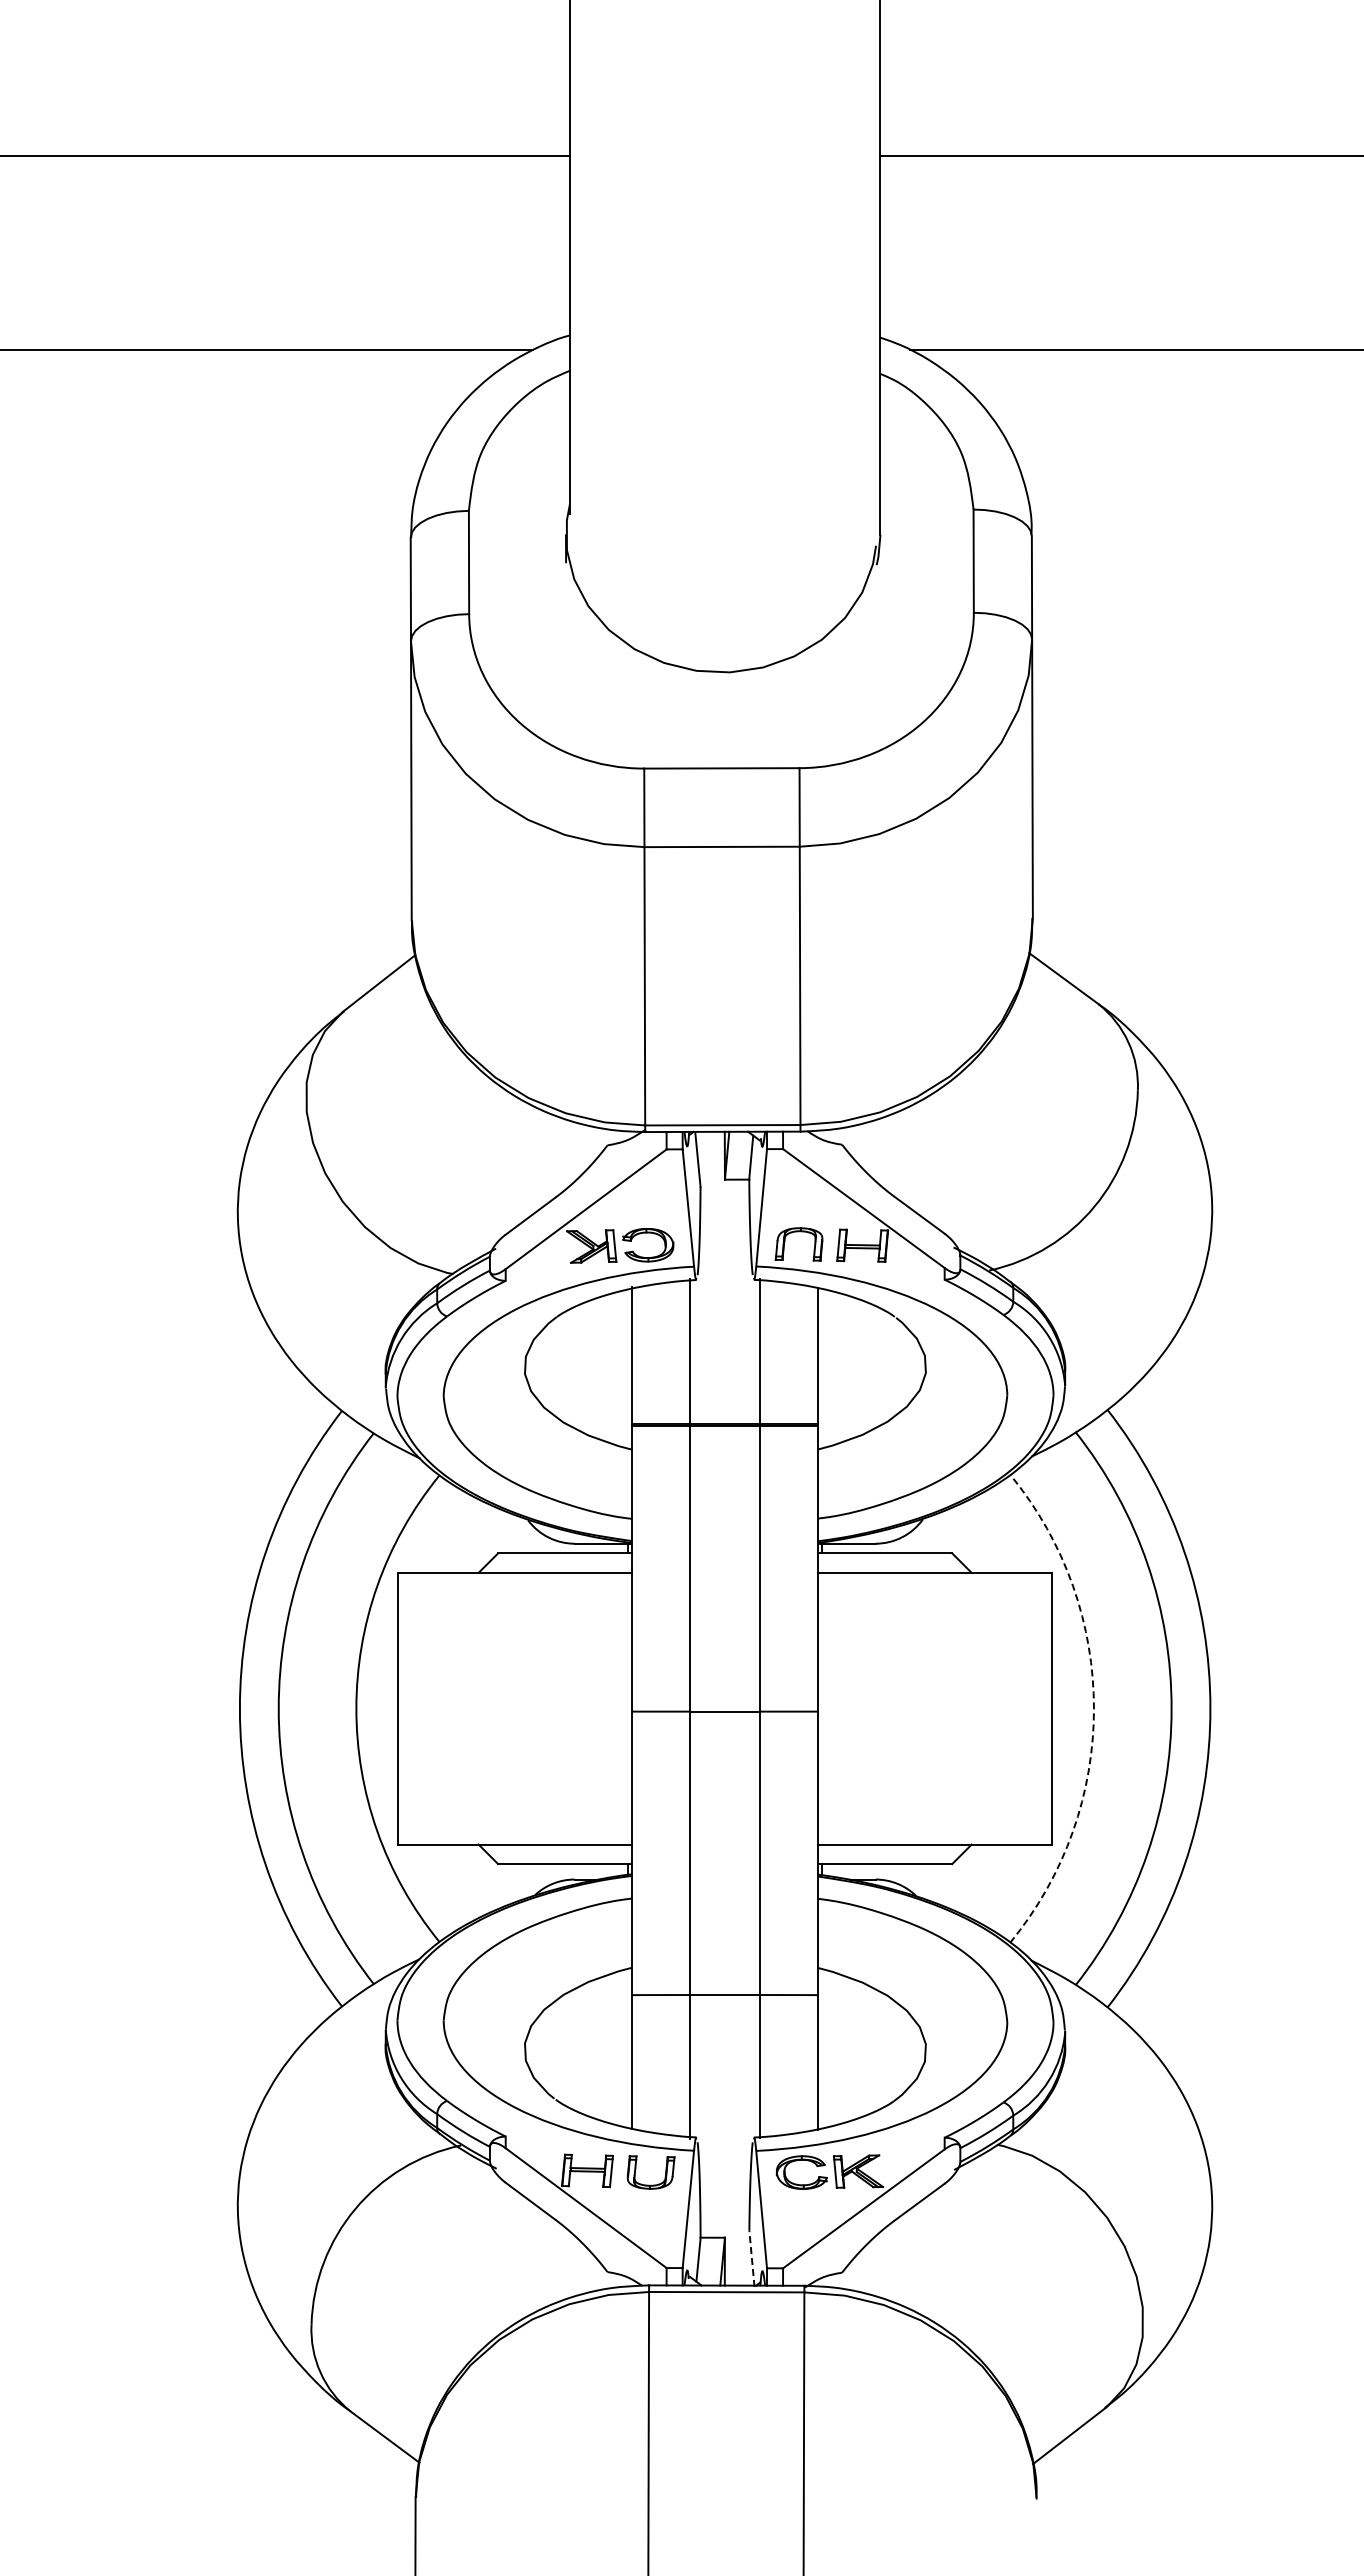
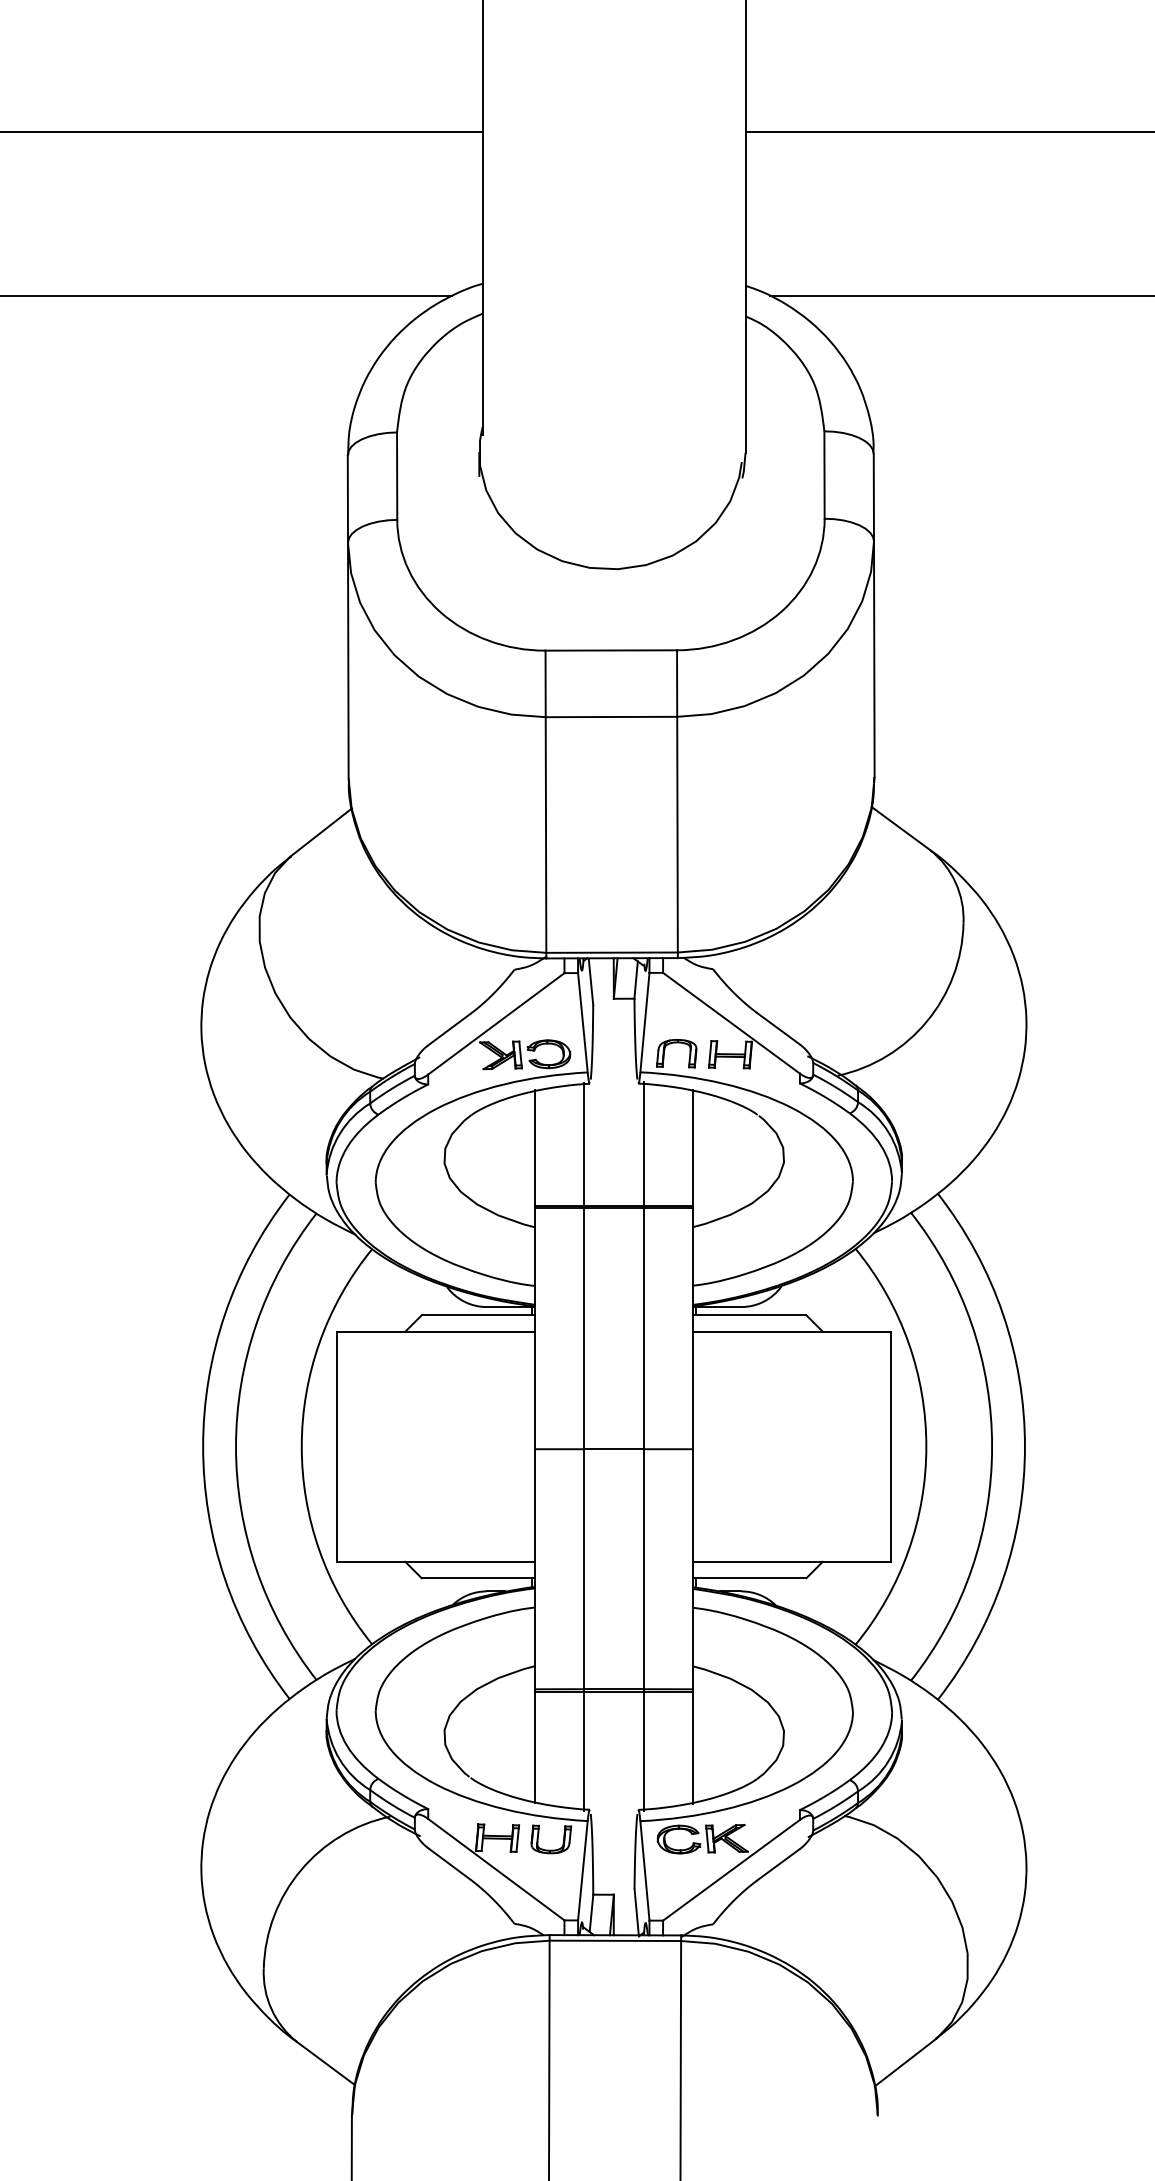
arc: (1093, 1708) -> (925, 1446), dashed -> solid
line: (725, 1998) -> (614, 1692), added
line: (751, 2258) -> (636, 1912), dashed -> solid

